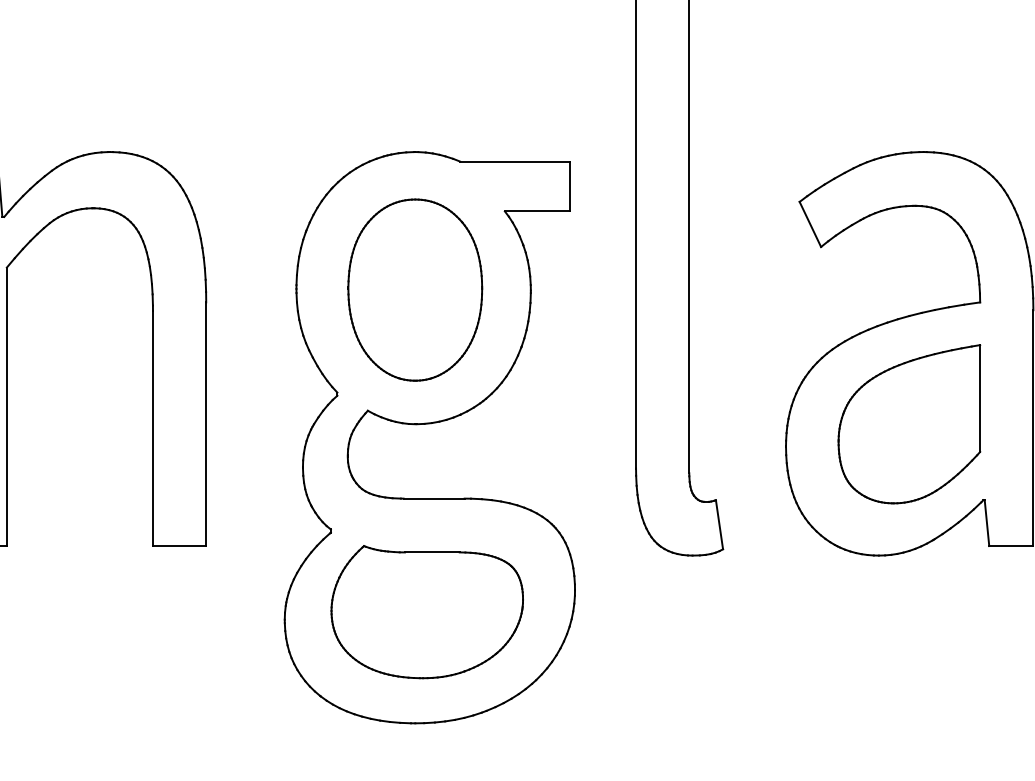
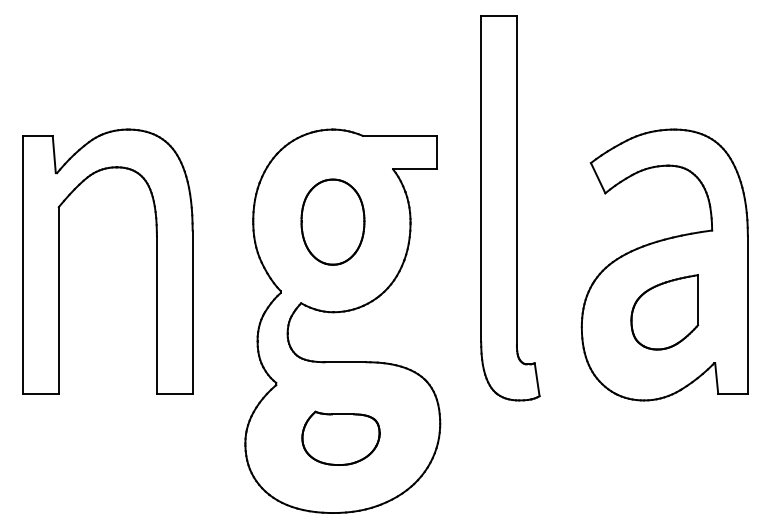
part: (414, 288) -> (332, 221), size x0.7
part: (909, 424) -> (664, 312), size x0.7
part: (426, 612) -> (340, 438), size x0.6

